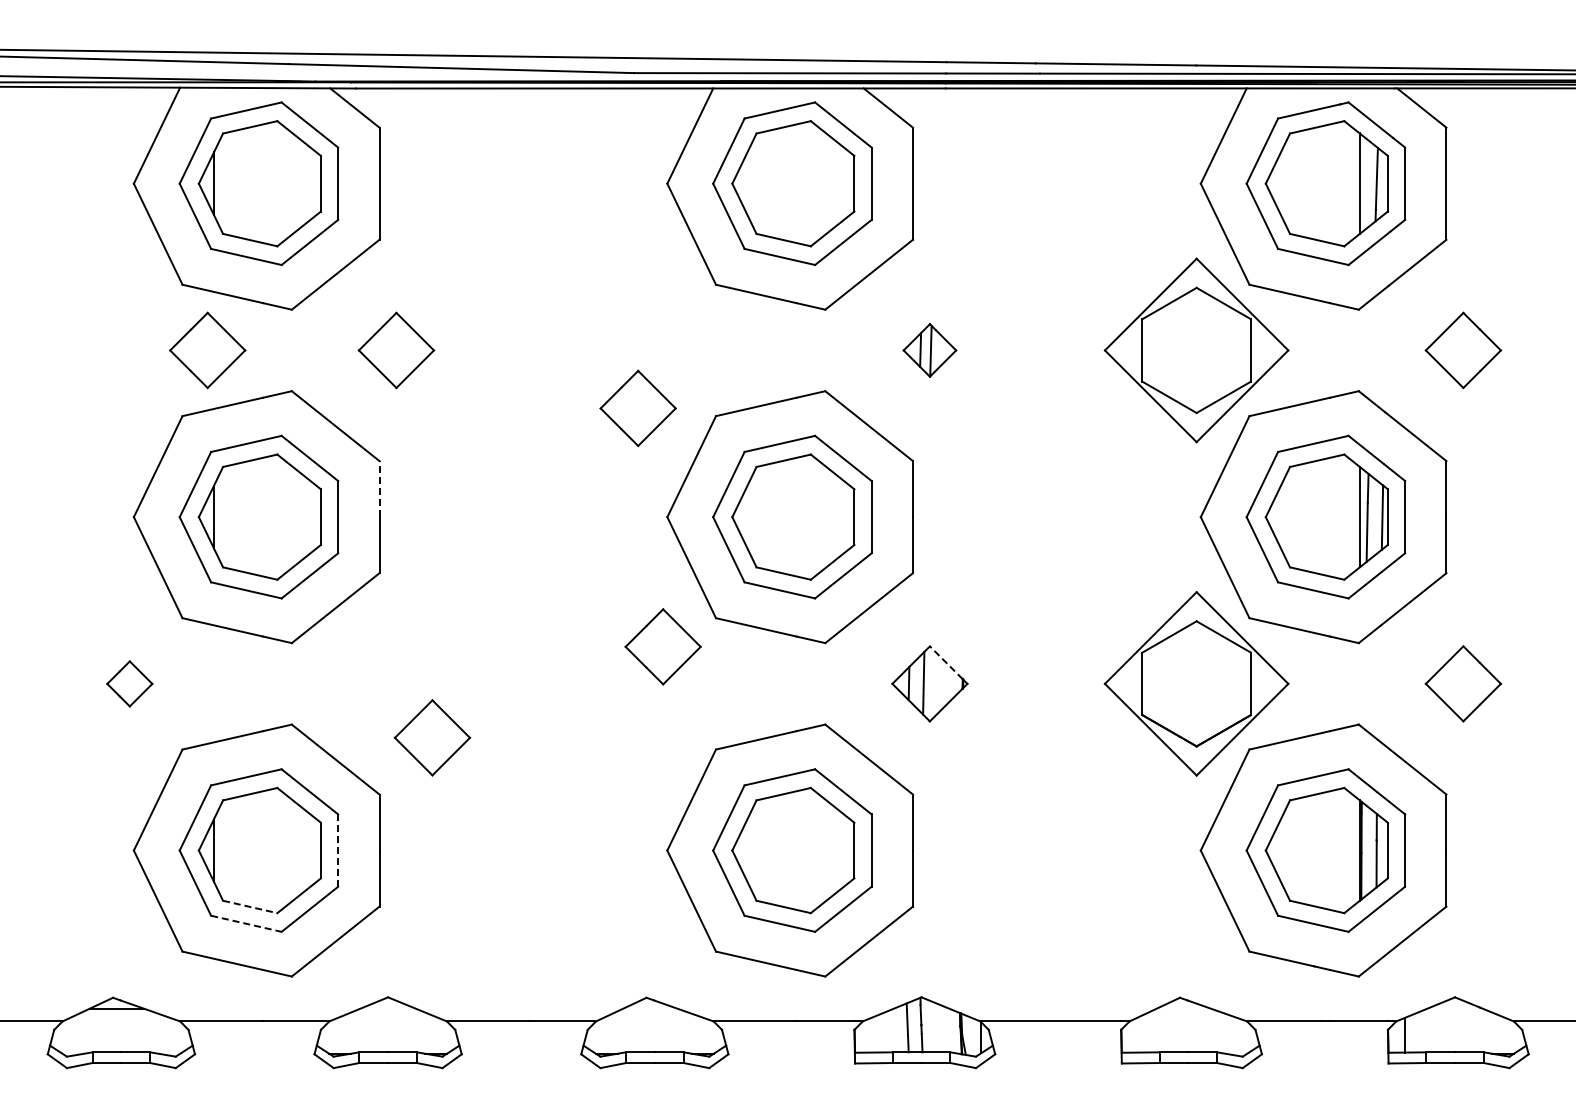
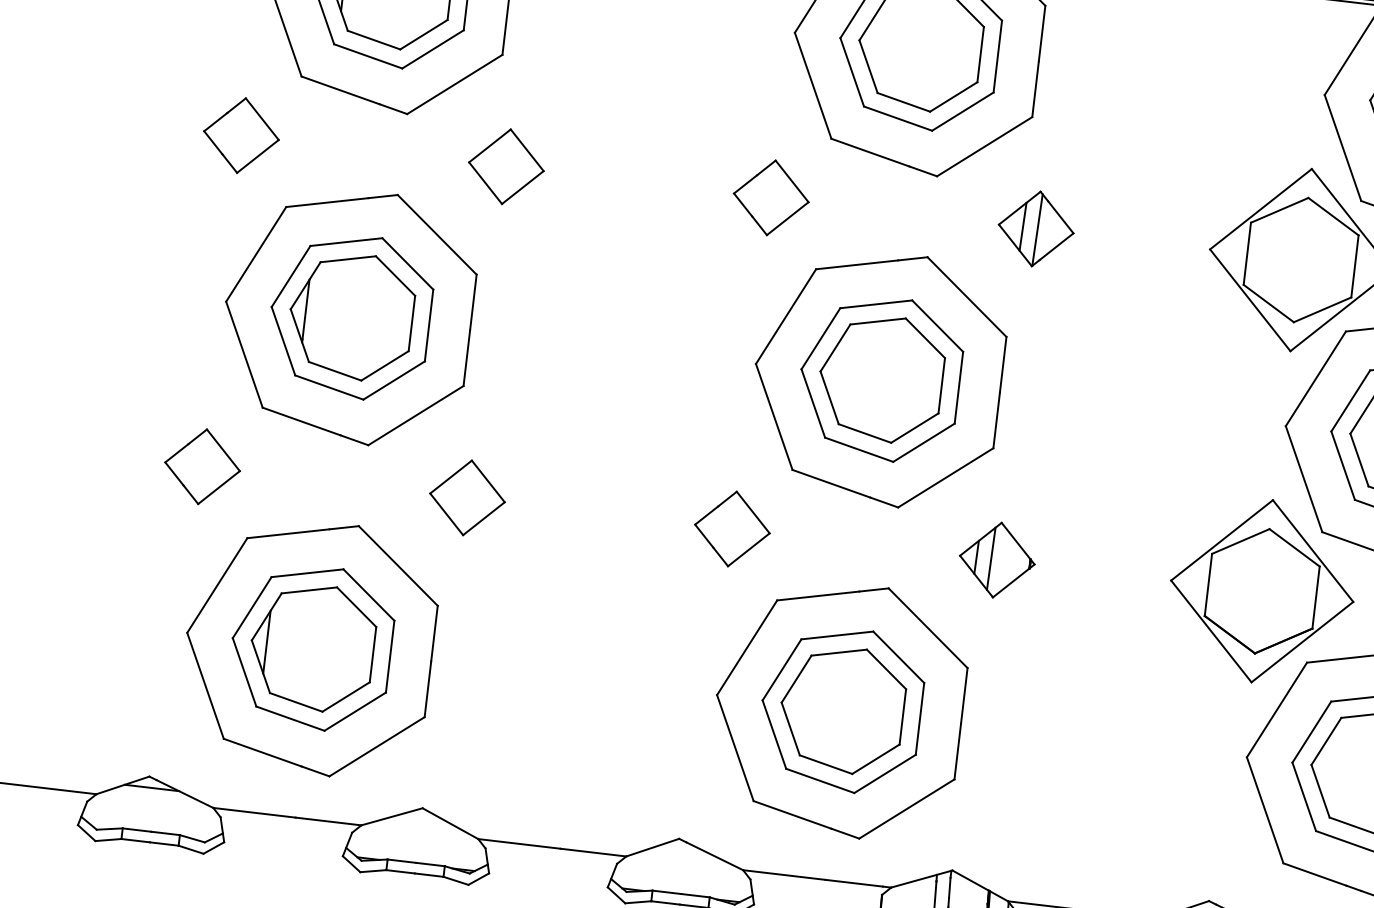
part: (207, 350) -> (241, 135), moved
part: (929, 350) -> (1035, 228), size x1.43
part: (637, 408) -> (770, 197), moved
line: (379, 488) -> (473, 301), dashed -> solid
part: (662, 646) -> (731, 528), moved
line: (946, 662) -> (1016, 540), dashed -> solid
part: (129, 683) -> (202, 466), size x1.67
part: (432, 737) -> (467, 497), moved
line: (338, 850) -> (390, 656), dashed -> solid
line: (250, 906) -> (296, 701), dashed -> solid
line: (246, 923) -> (290, 718), dashed -> solid

